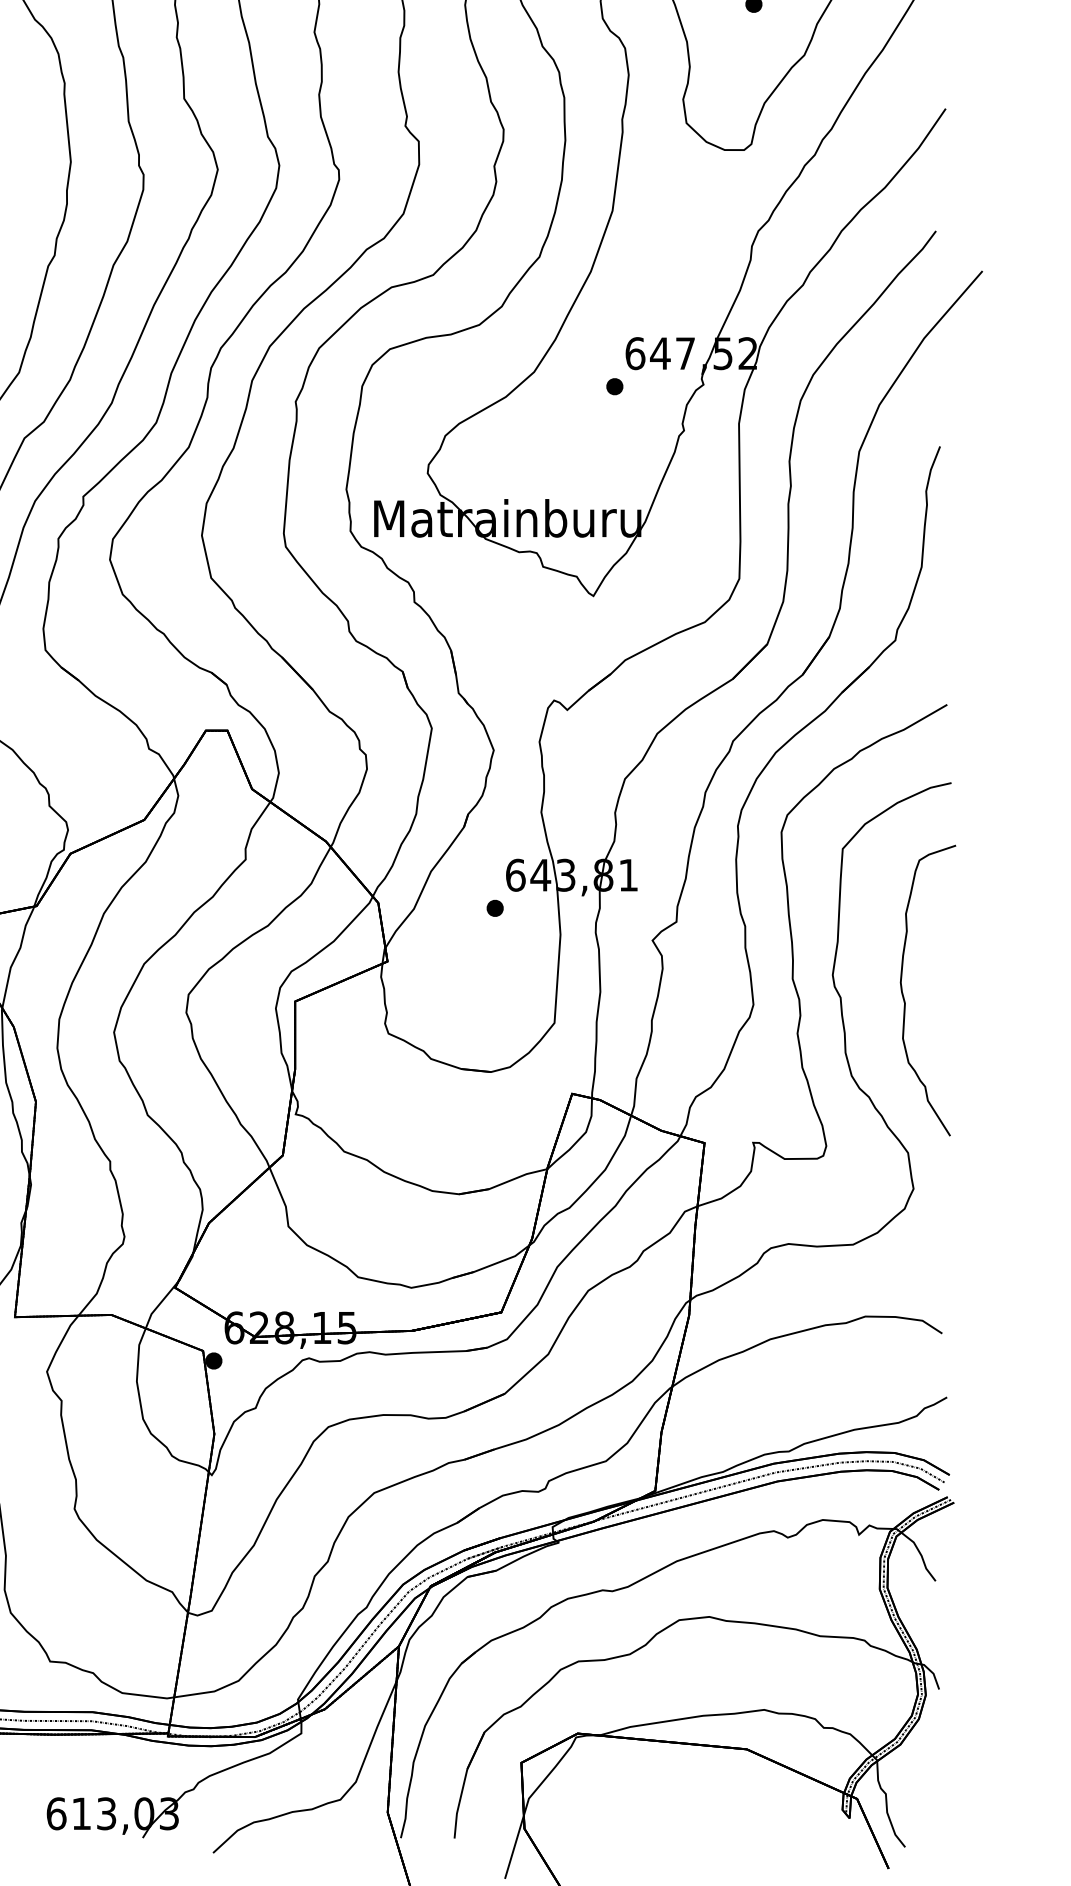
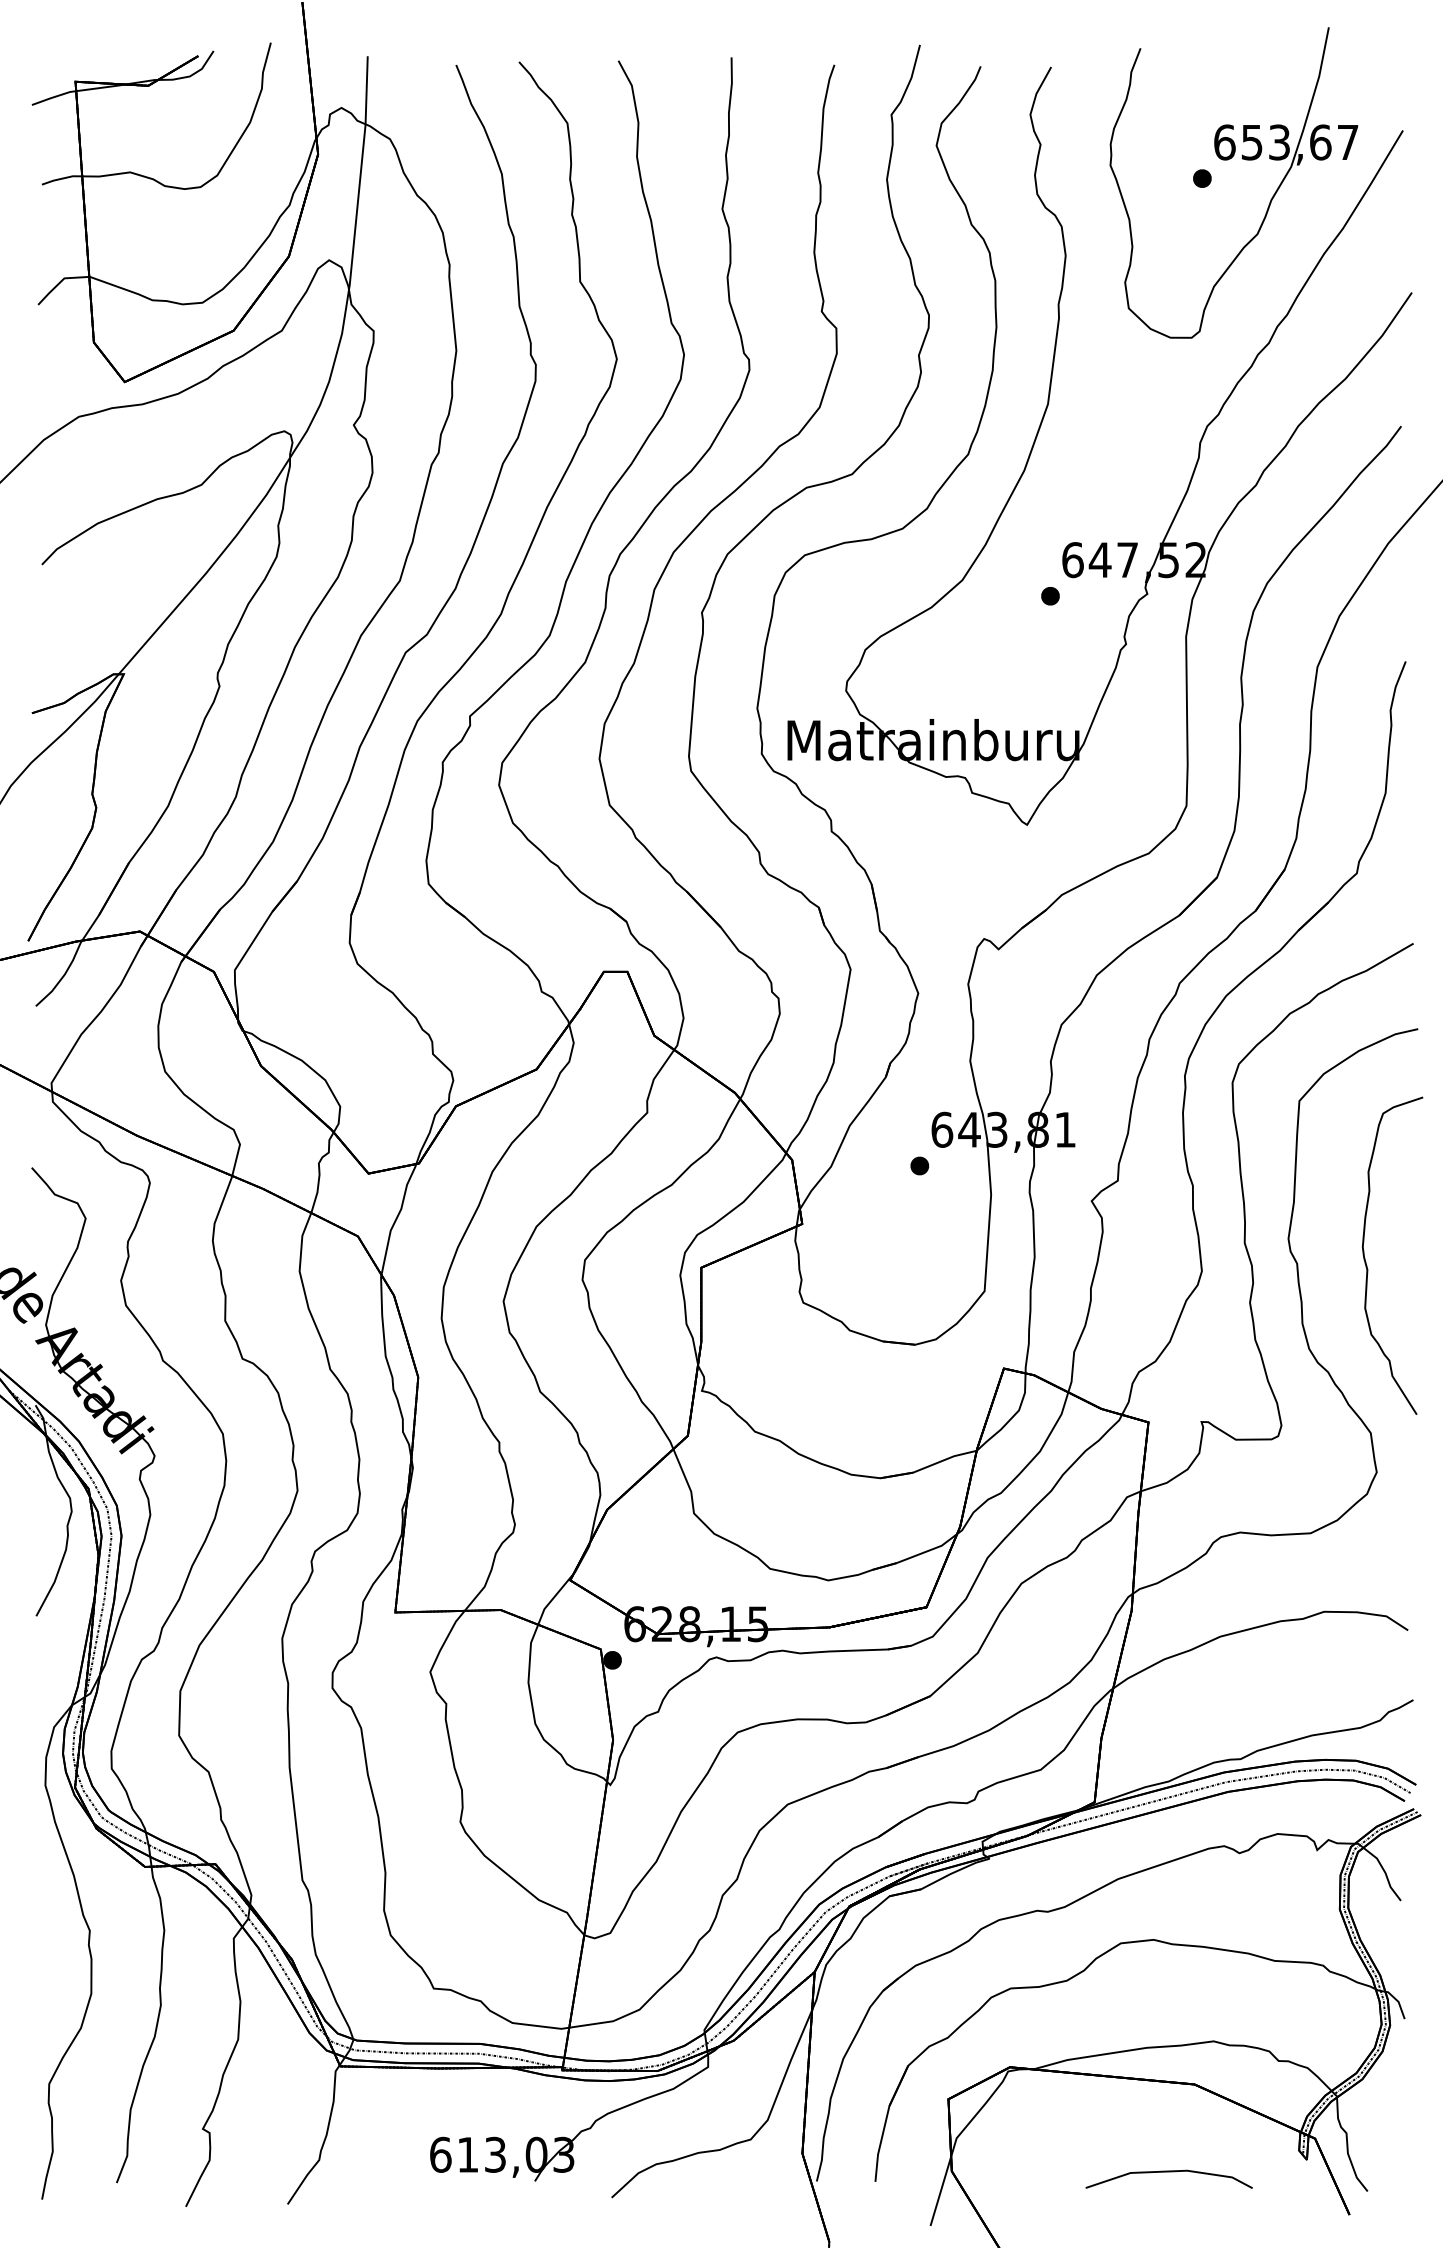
part: (722, 1835) -> (1168, 2178), added

